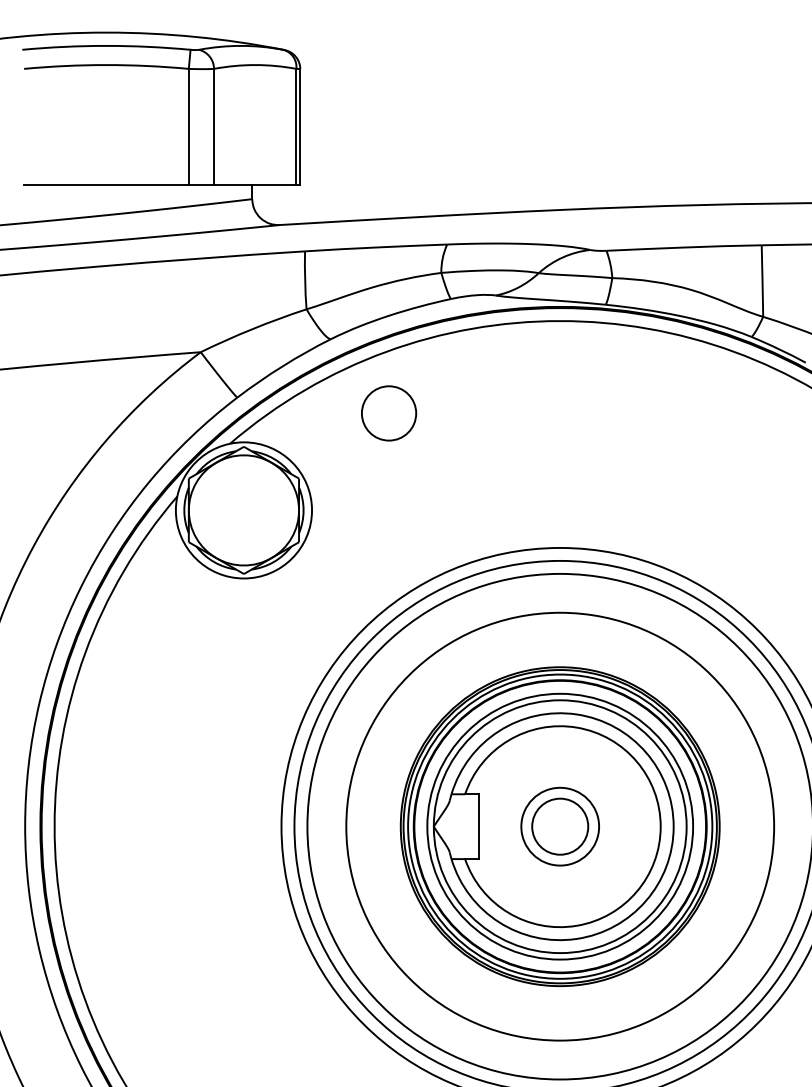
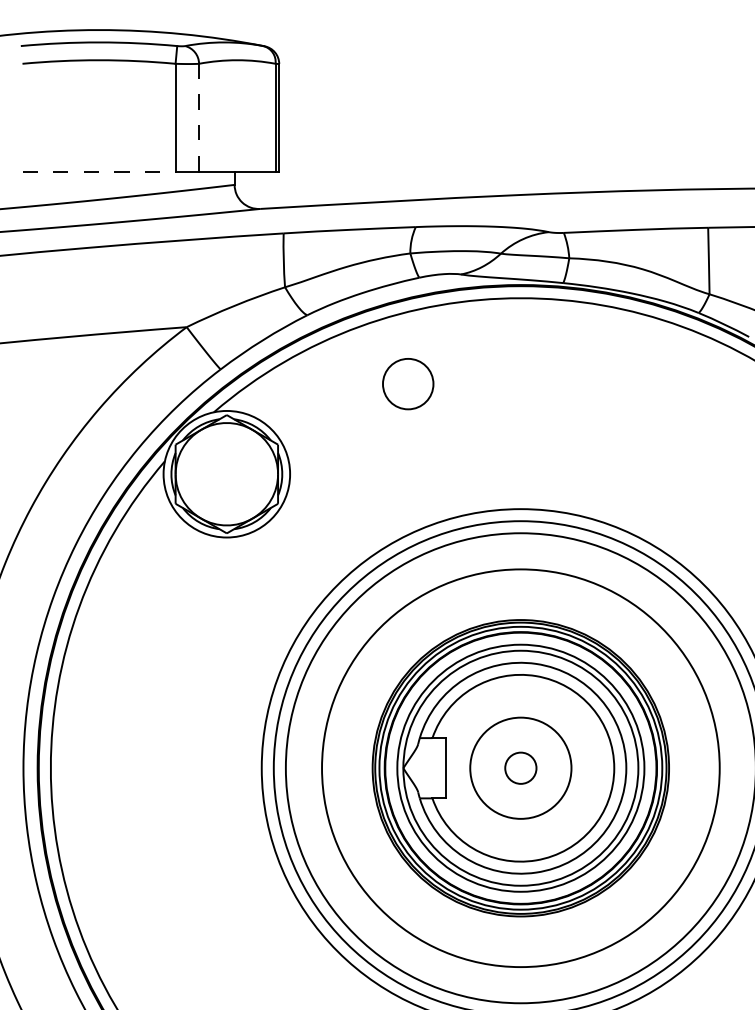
line: (214, 127) -> (199, 118), solid -> dashed
line: (106, 184) -> (99, 171), solid -> dashed
circle: (389, 413) -> (408, 384), moved
circle: (560, 826) -> (521, 768), size x0.6
circle: (560, 826) -> (521, 768), size x1.4

